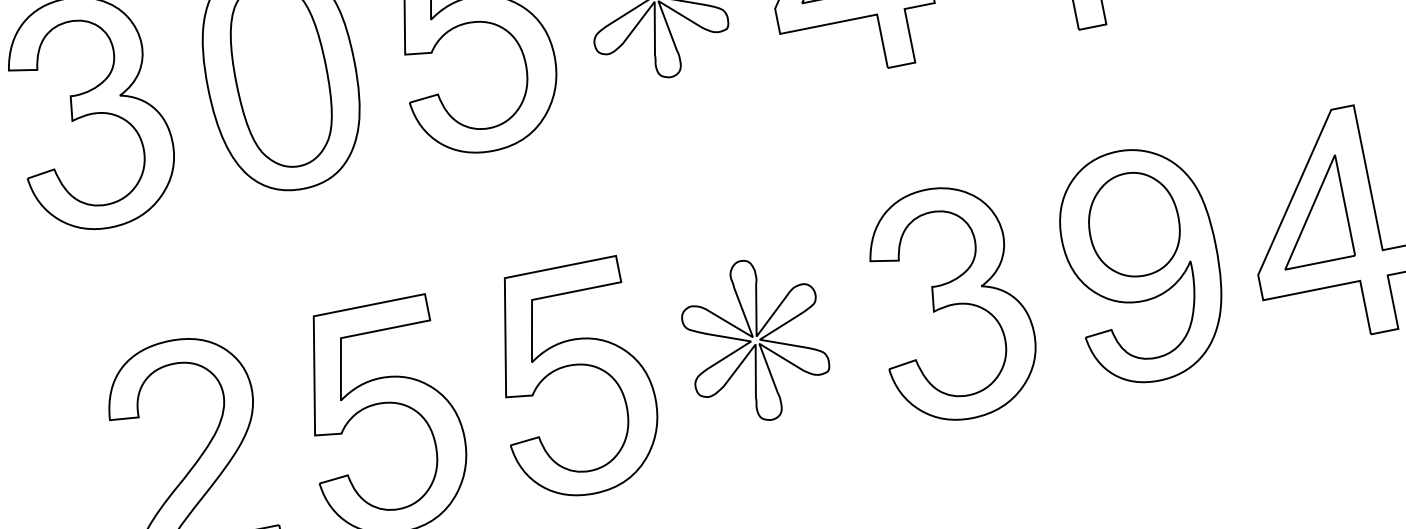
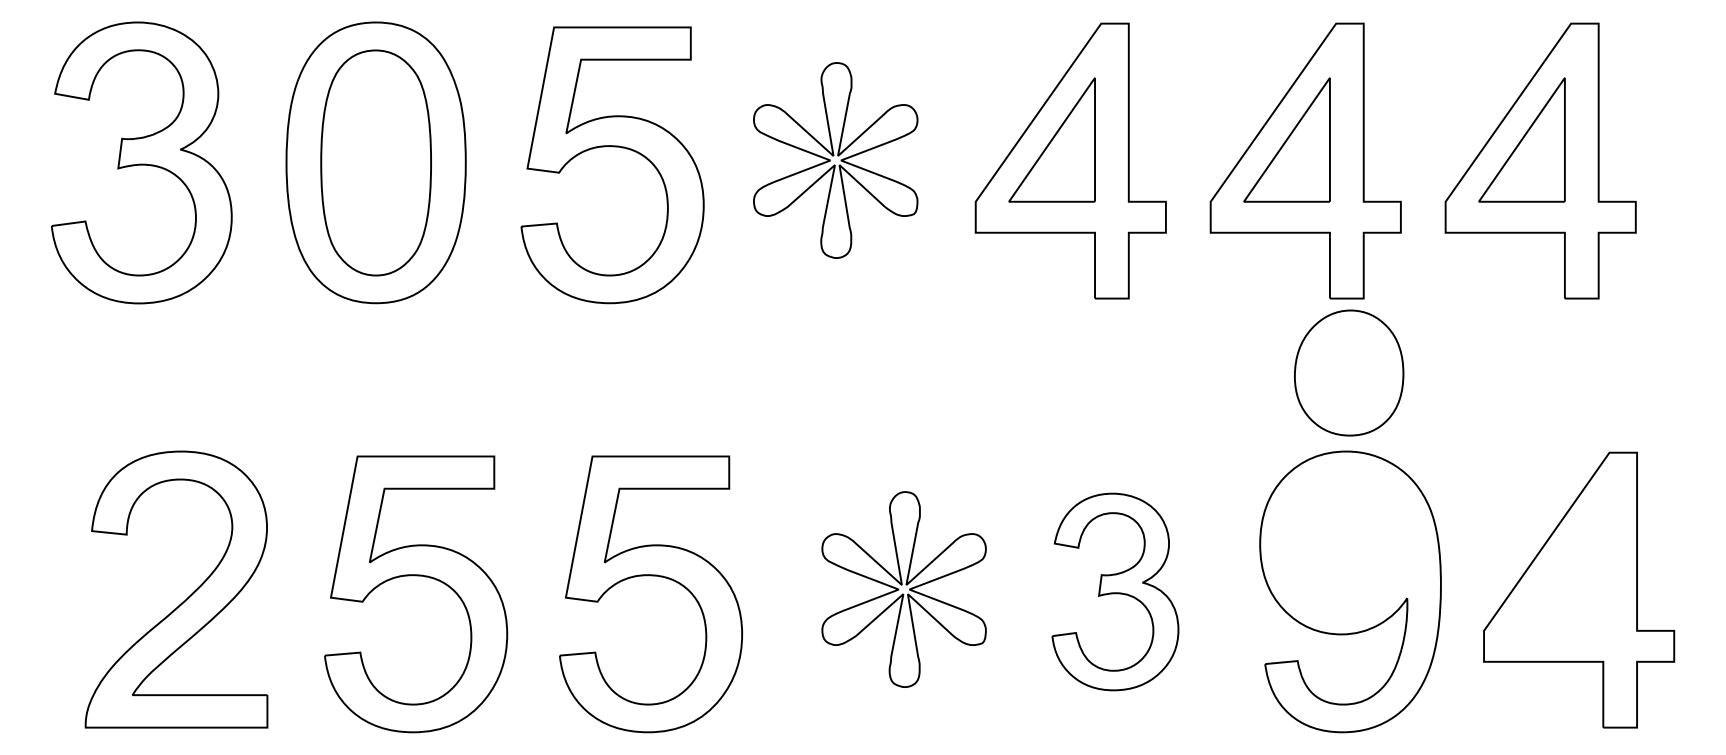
part: (1310, 211) -> (1560, 568), removed
part: (1134, 224) -> (1349, 372), moved
part: (952, 302) -> (1115, 591), size x0.7
part: (754, 340) -> (903, 589), moved

